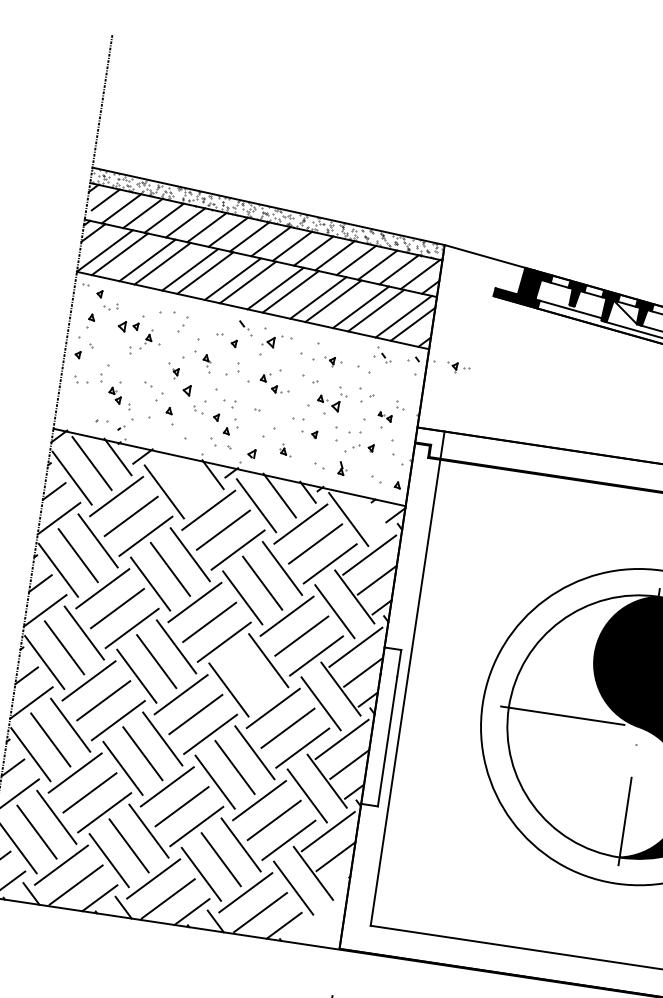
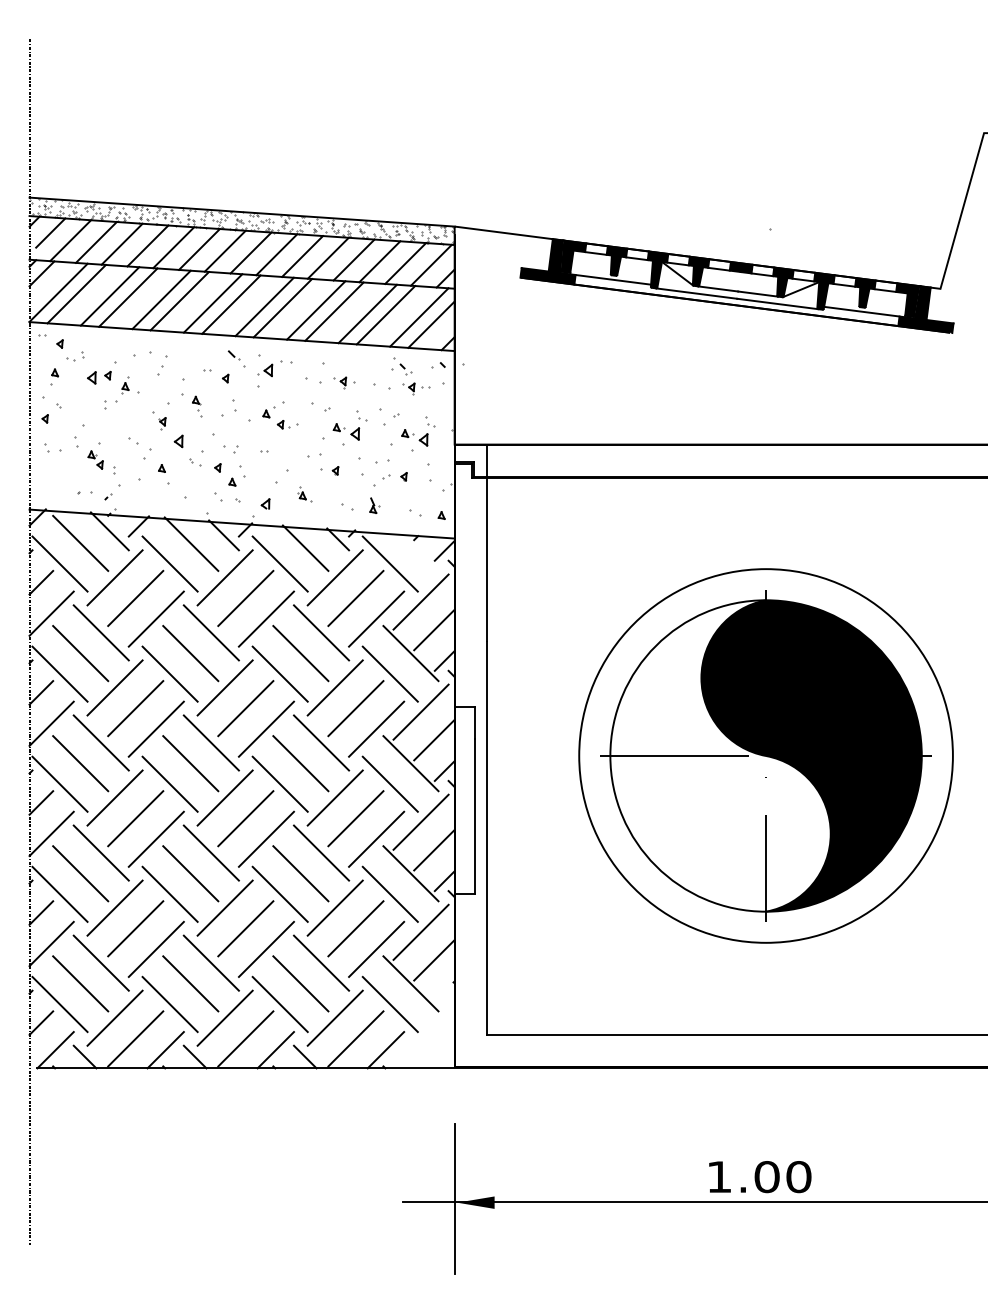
part: (458, 367) -> (416, 388), moved
part: (384, 416) -> (414, 437), size x1.67
line: (184, 477) -> (191, 543), added
line: (248, 675) -> (300, 763), added

